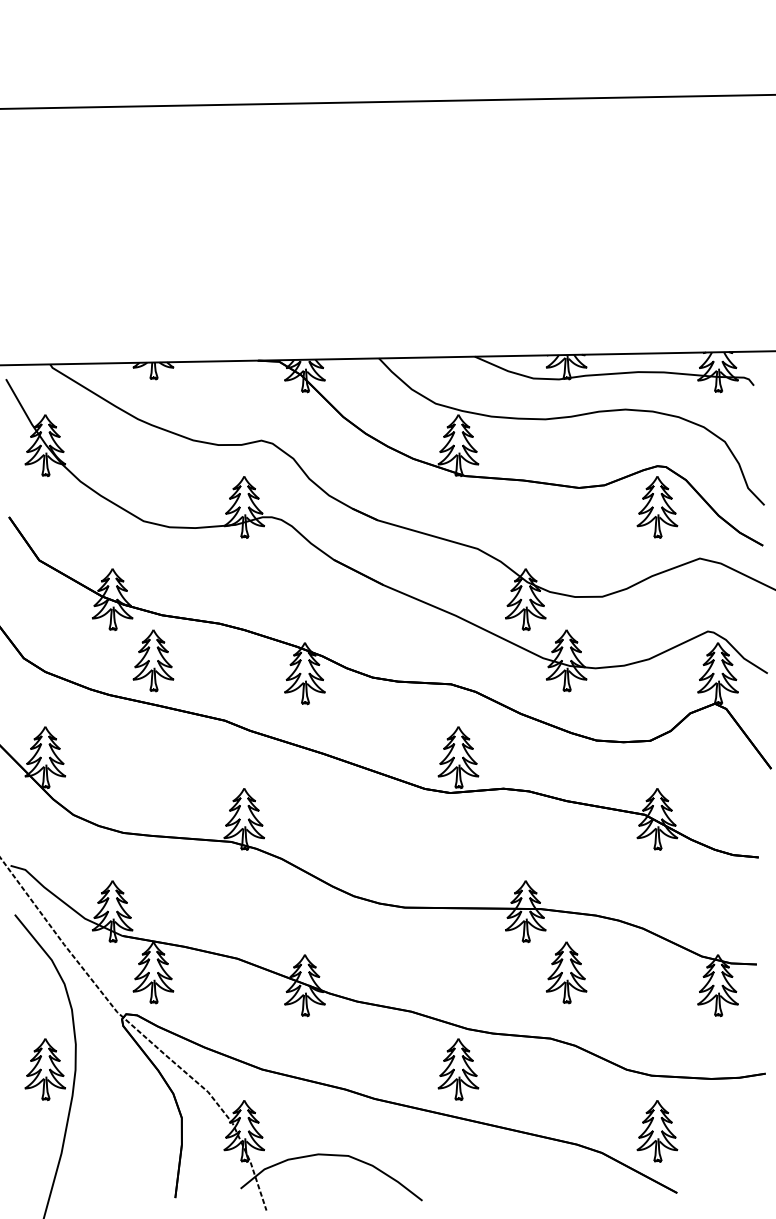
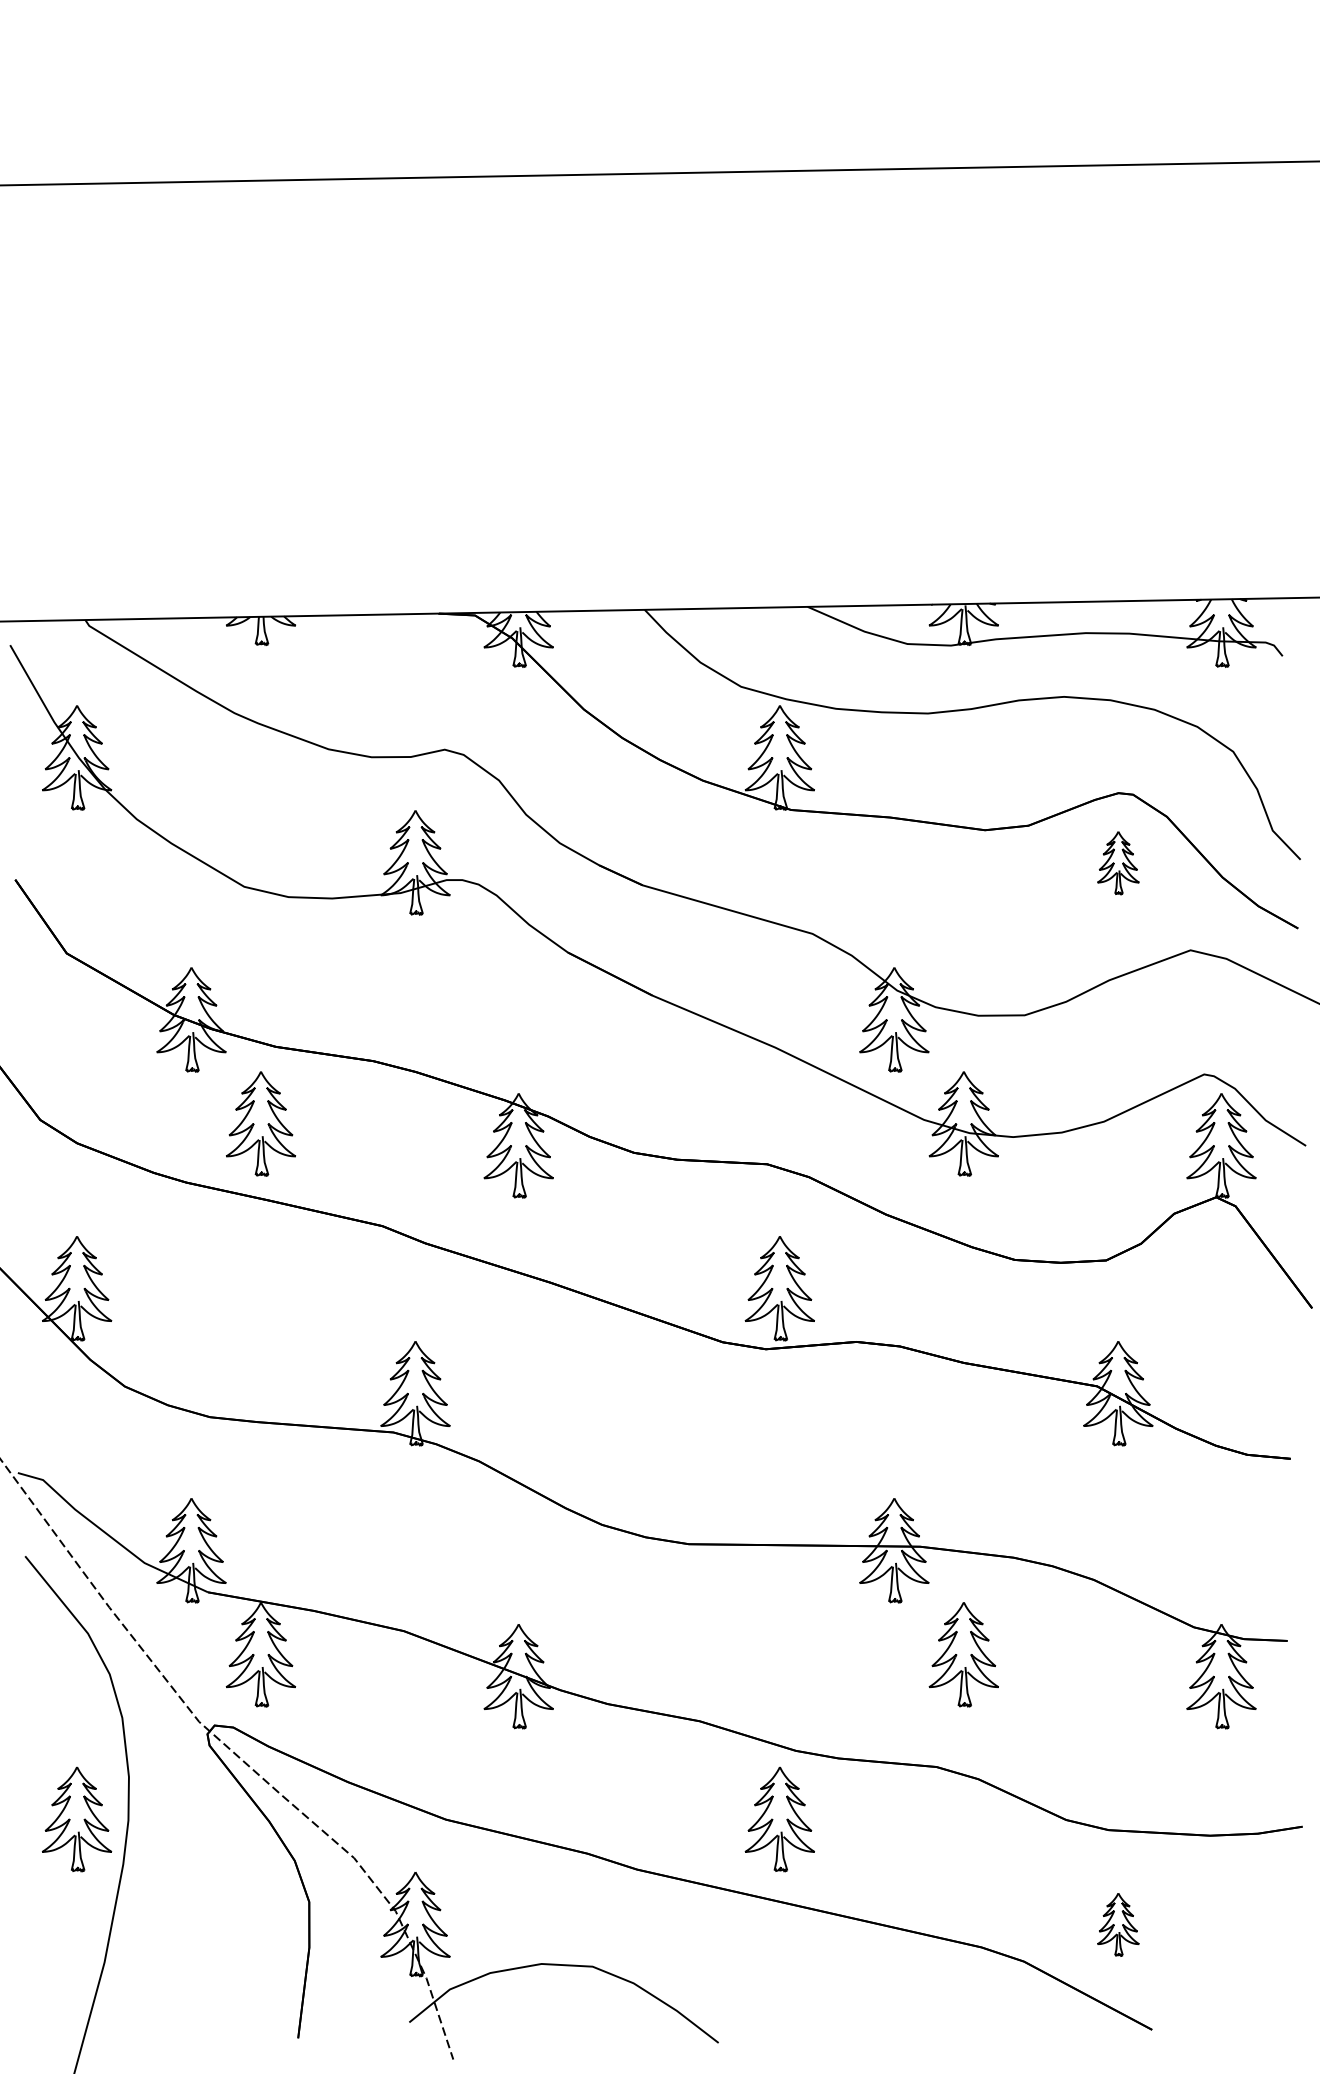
part: (657, 507) -> (1118, 863), size x0.6
part: (657, 1131) -> (1118, 1925), size x0.6

